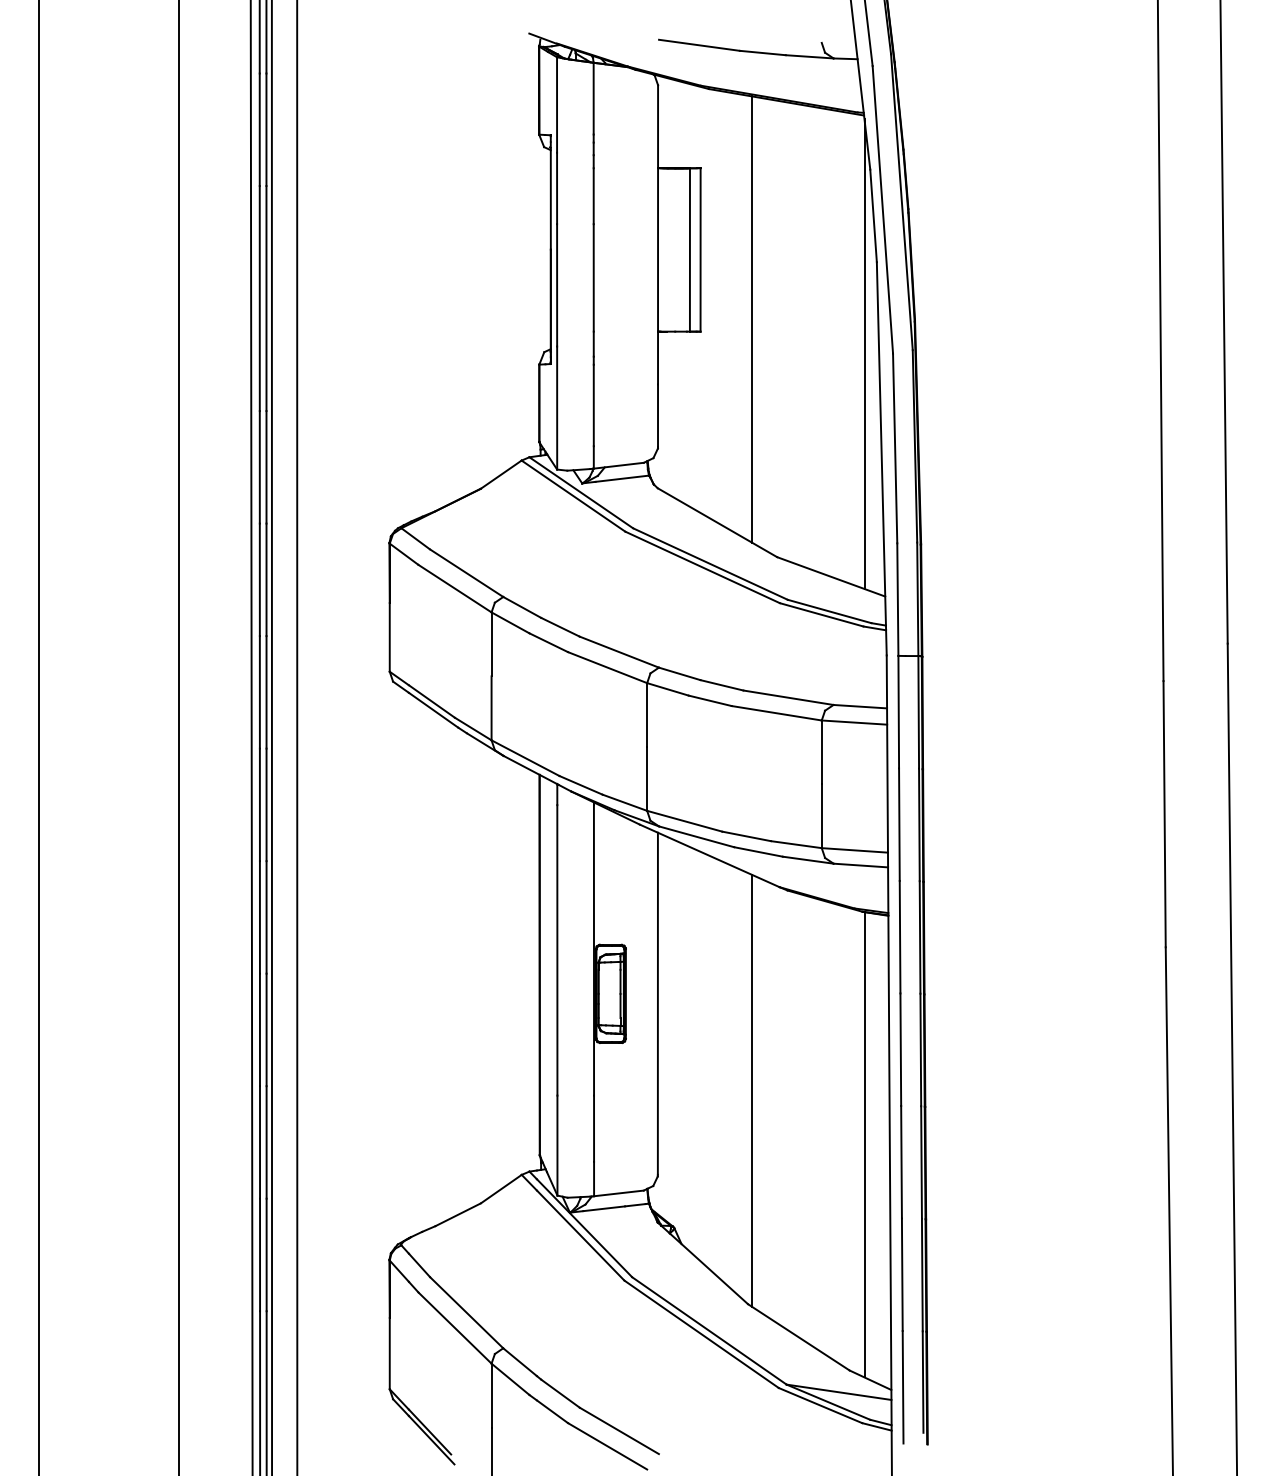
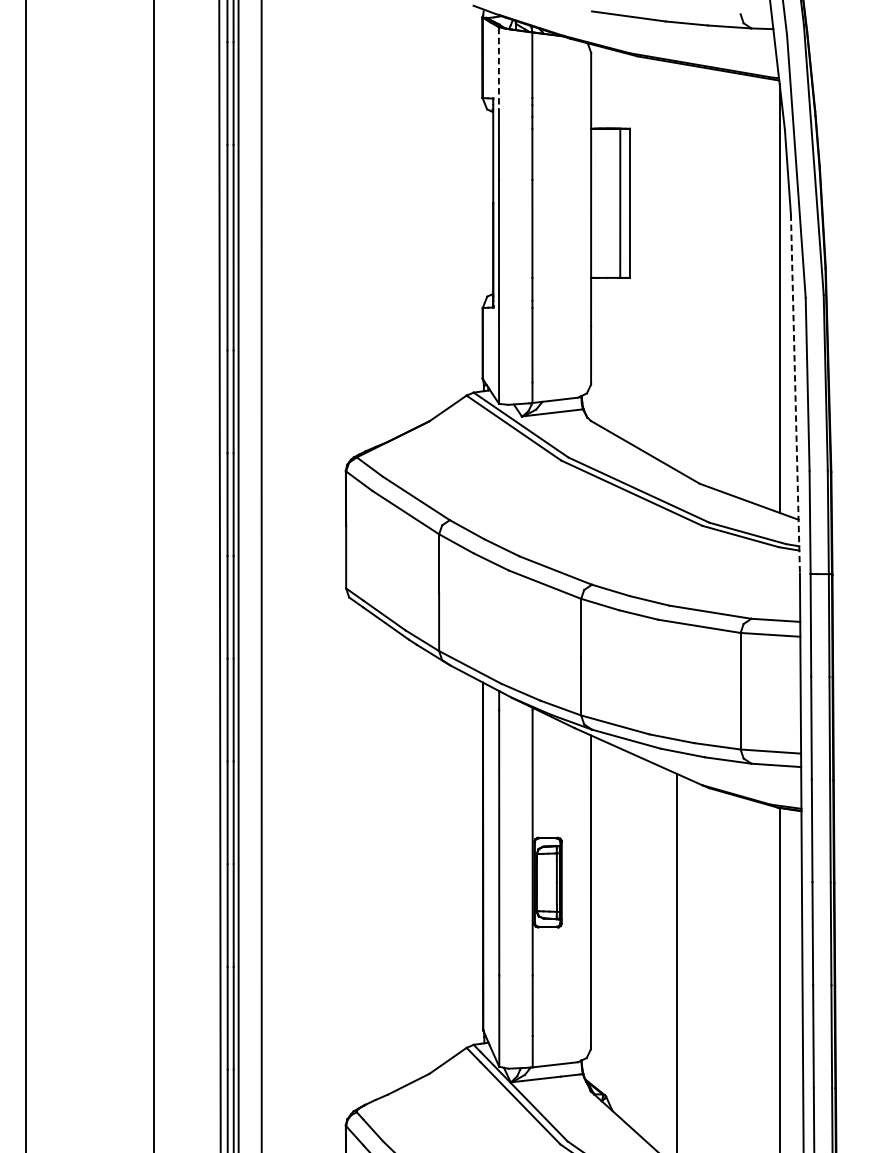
line: (557, 105) -> (499, 71), solid -> dashed
line: (751, 319) -> (676, 266), removed
line: (881, 458) -> (795, 393), solid -> dashed

